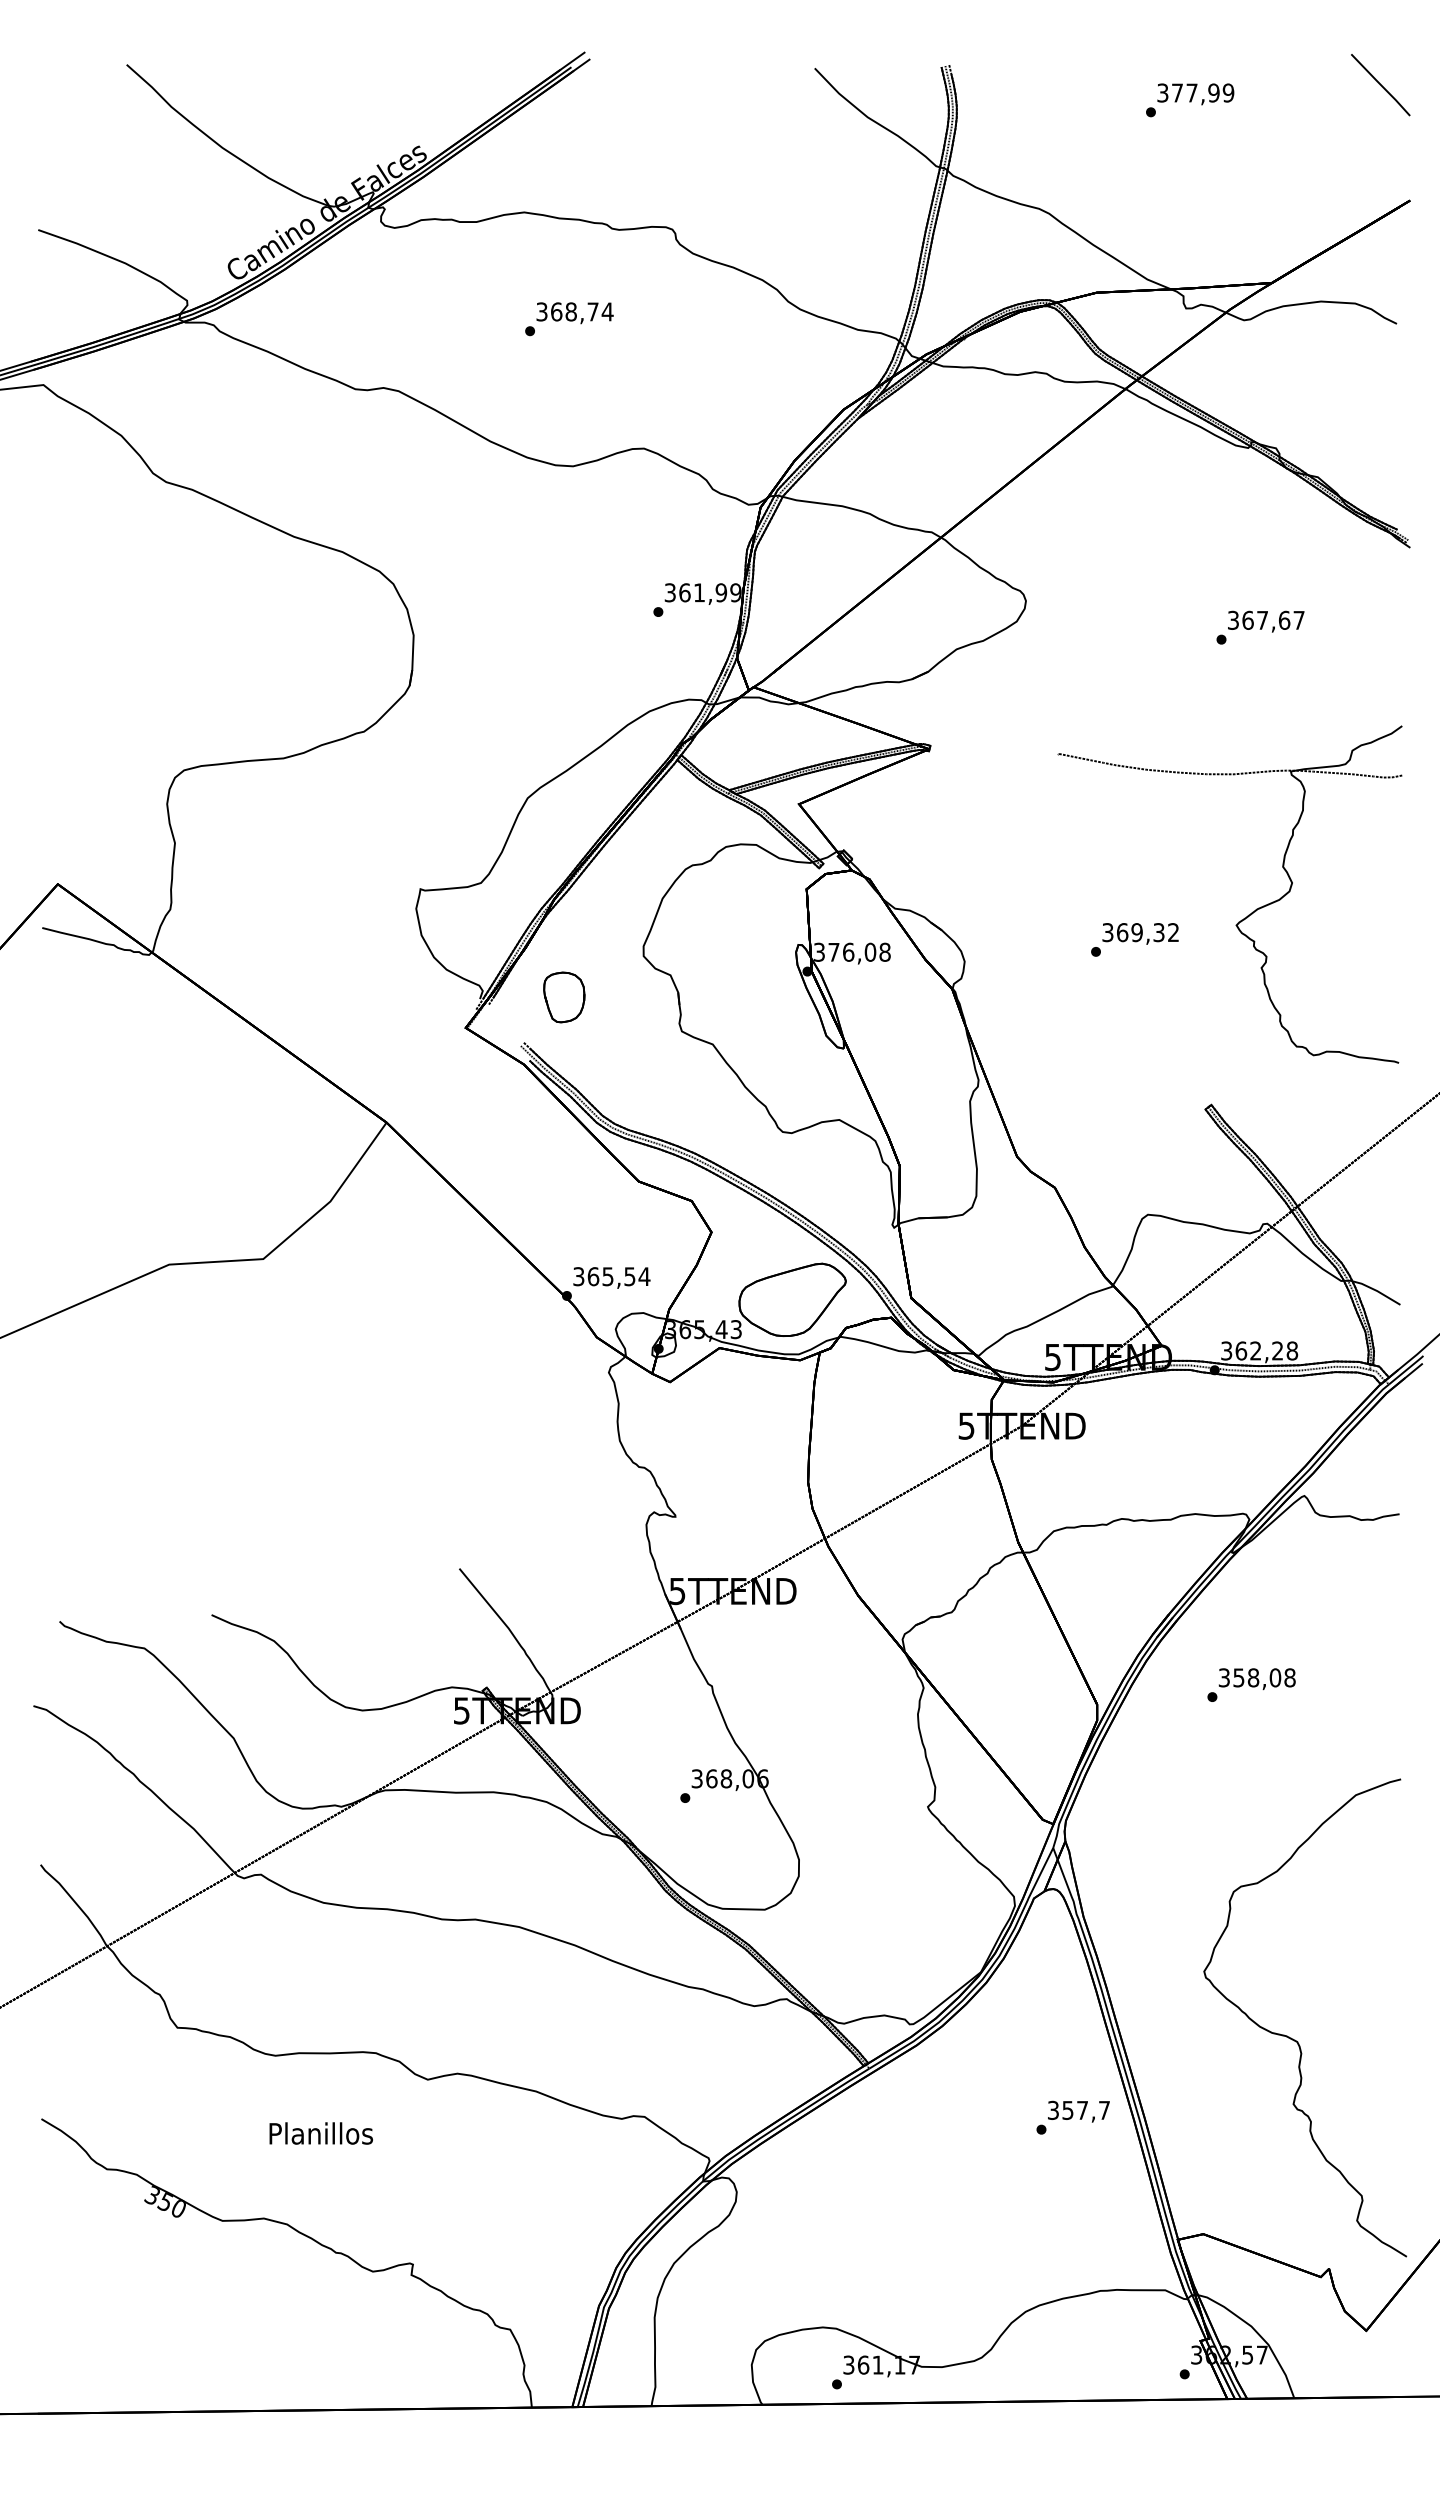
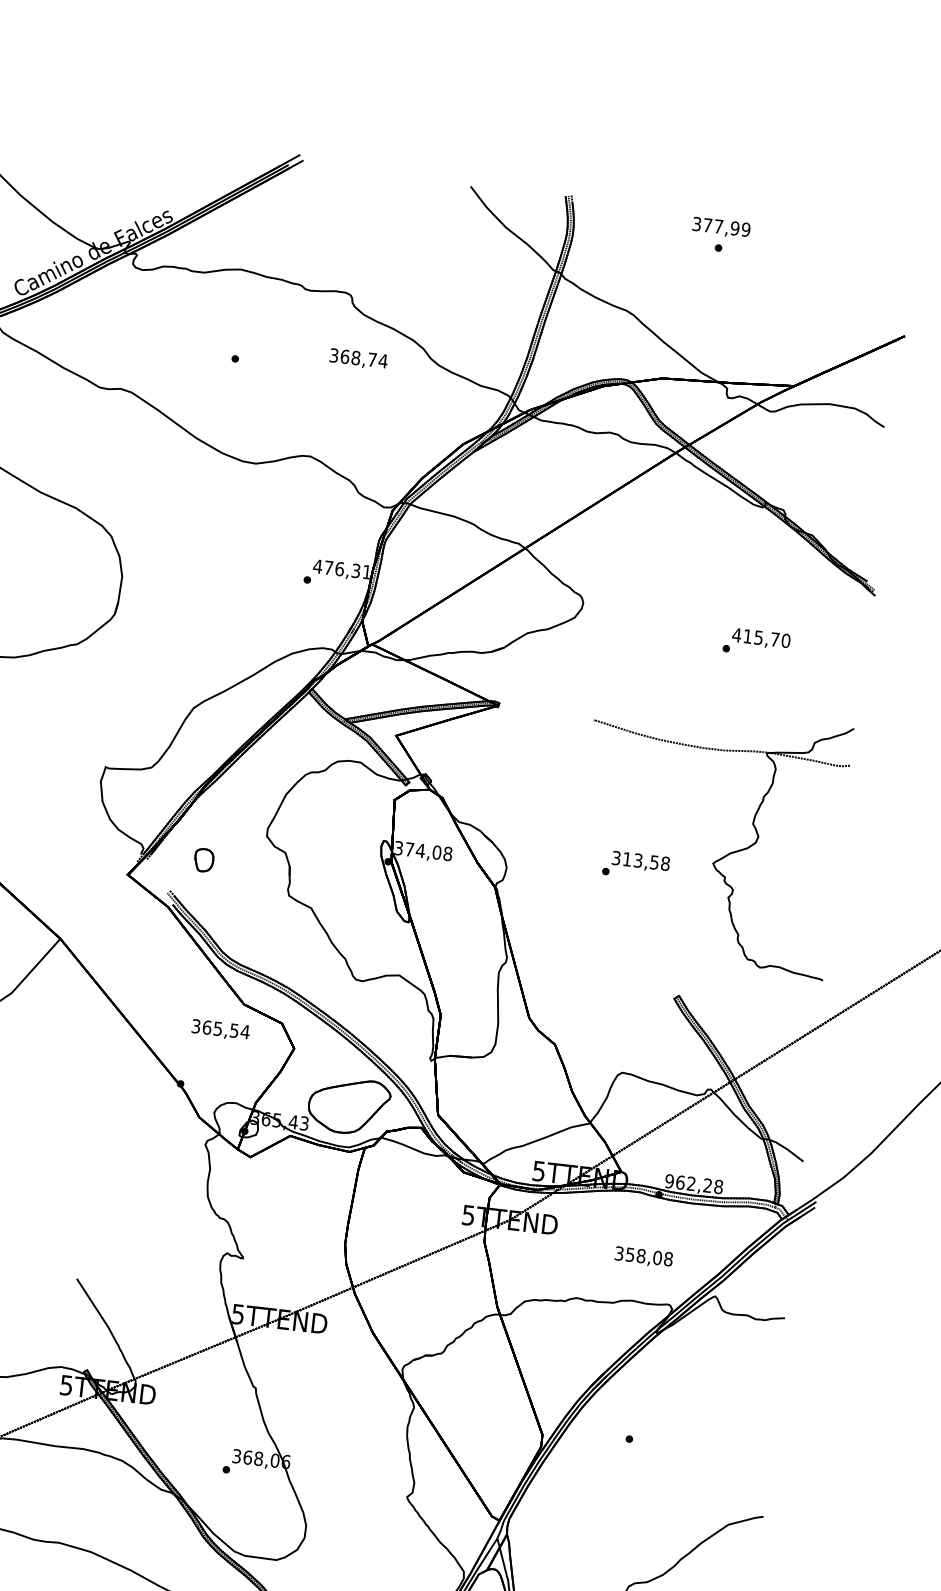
line: (1380, 85) -> (892, 247), removed
text: (1195, 94) -> (721, 228), moved
text: (574, 313) -> (358, 359), moved
text: (702, 592) -> (341, 569), 361,99 -> 476,31
text: (1265, 619) -> (760, 637), 367,67 -> 415,70
text: (1148, 932) -> (646, 861), 369,32 -> 313,58
text: (848, 951) -> (420, 850), 376,08 -> 374,08
part: (564, 997) -> (204, 860), size x0.6
text: (611, 1277) -> (220, 1029), moved
text: (1226, 1350) -> (669, 1180), 362,28 -> 962,28
text: (1256, 1679) -> (643, 1257), moved

